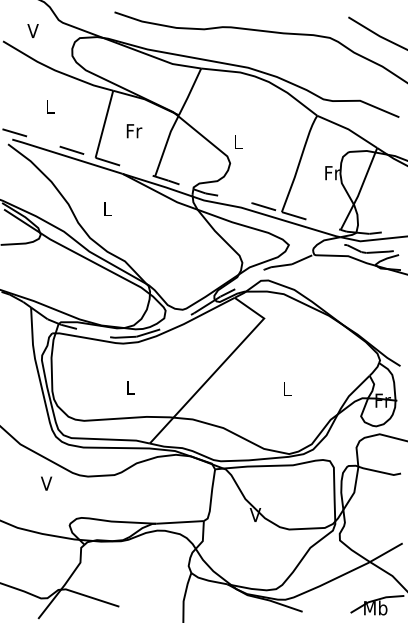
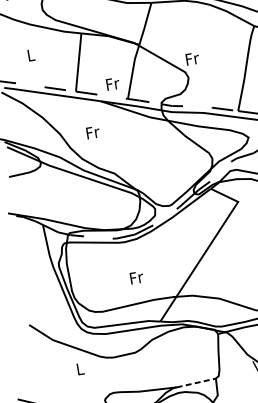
text: (134, 131) -> (113, 84), moved
text: (238, 142) -> (192, 59), L -> Fr
text: (107, 209) -> (92, 132), L -> Fr
text: (130, 387) -> (136, 277), L -> Fr
text: (46, 483) -> (79, 369), V -> L
line: (180, 522) -> (196, 383), solid -> dashed

